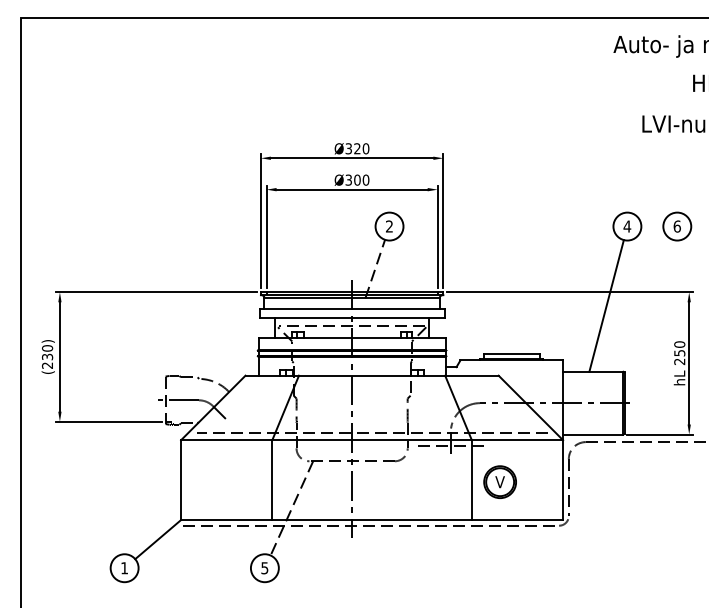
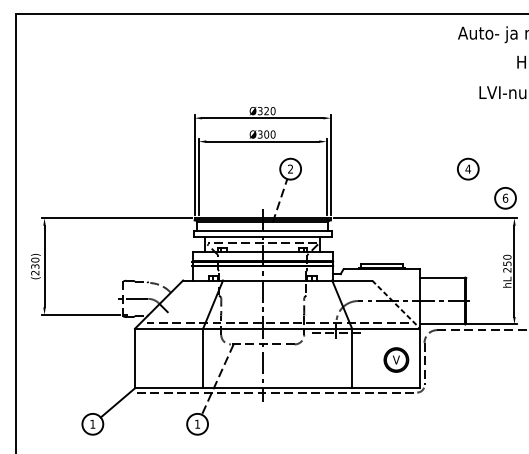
part: (677, 226) -> (505, 198), moved
line: (606, 305) -> (452, 228), removed
line: (530, 407) -> (395, 304), solid -> dashed
part: (499, 481) -> (395, 359), moved
text: (264, 568) -> (197, 424), 5 -> 1

